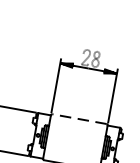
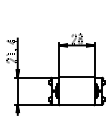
line: (78, 118) -> (76, 76), dashed -> solid

